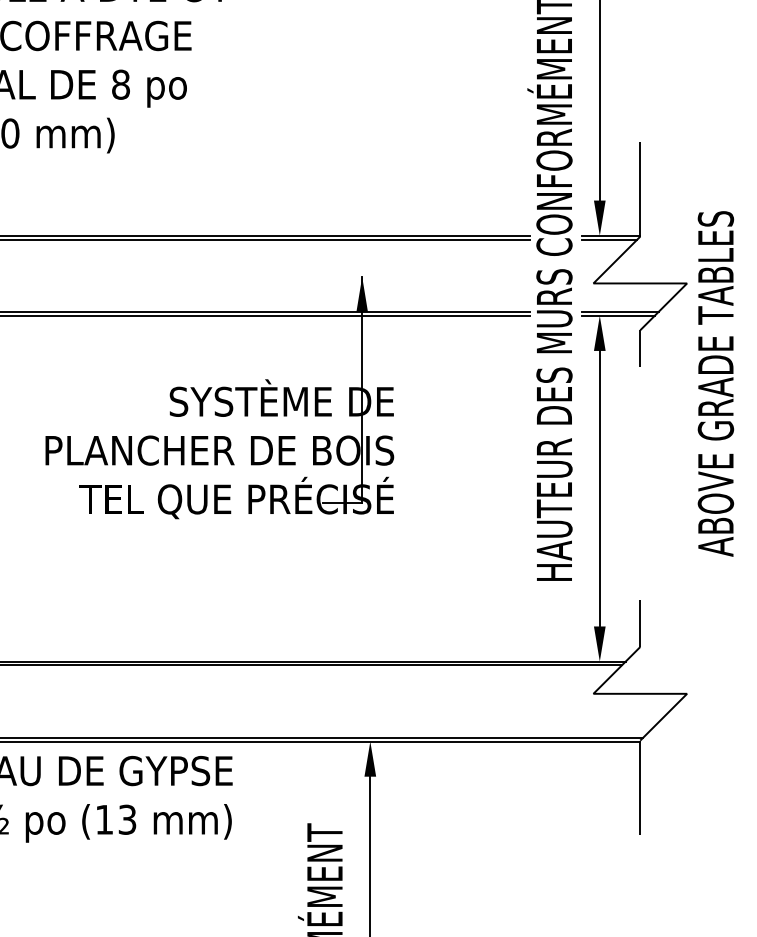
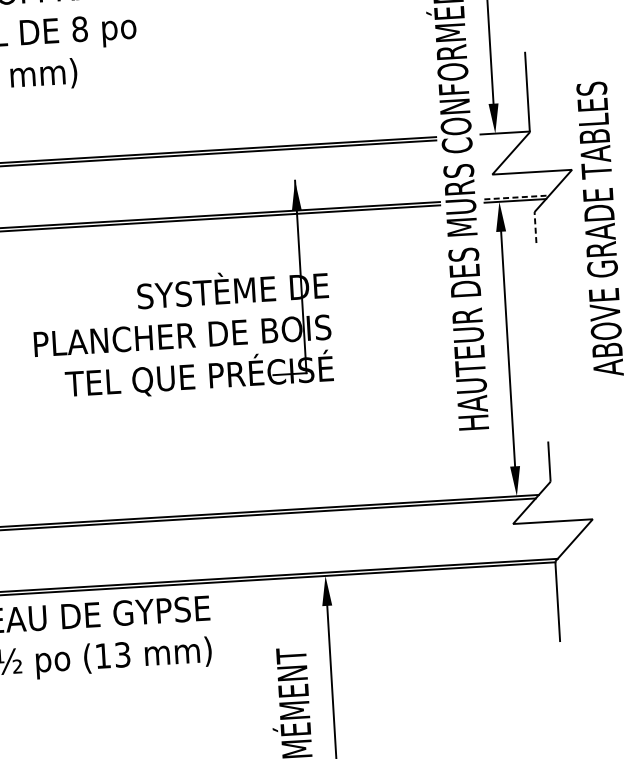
line: (609, 239) -> (503, 136), removed
line: (621, 311) -> (517, 197), solid -> dashed
line: (640, 347) -> (535, 226), solid -> dashed
text: (715, 383) -> (599, 228), moved

